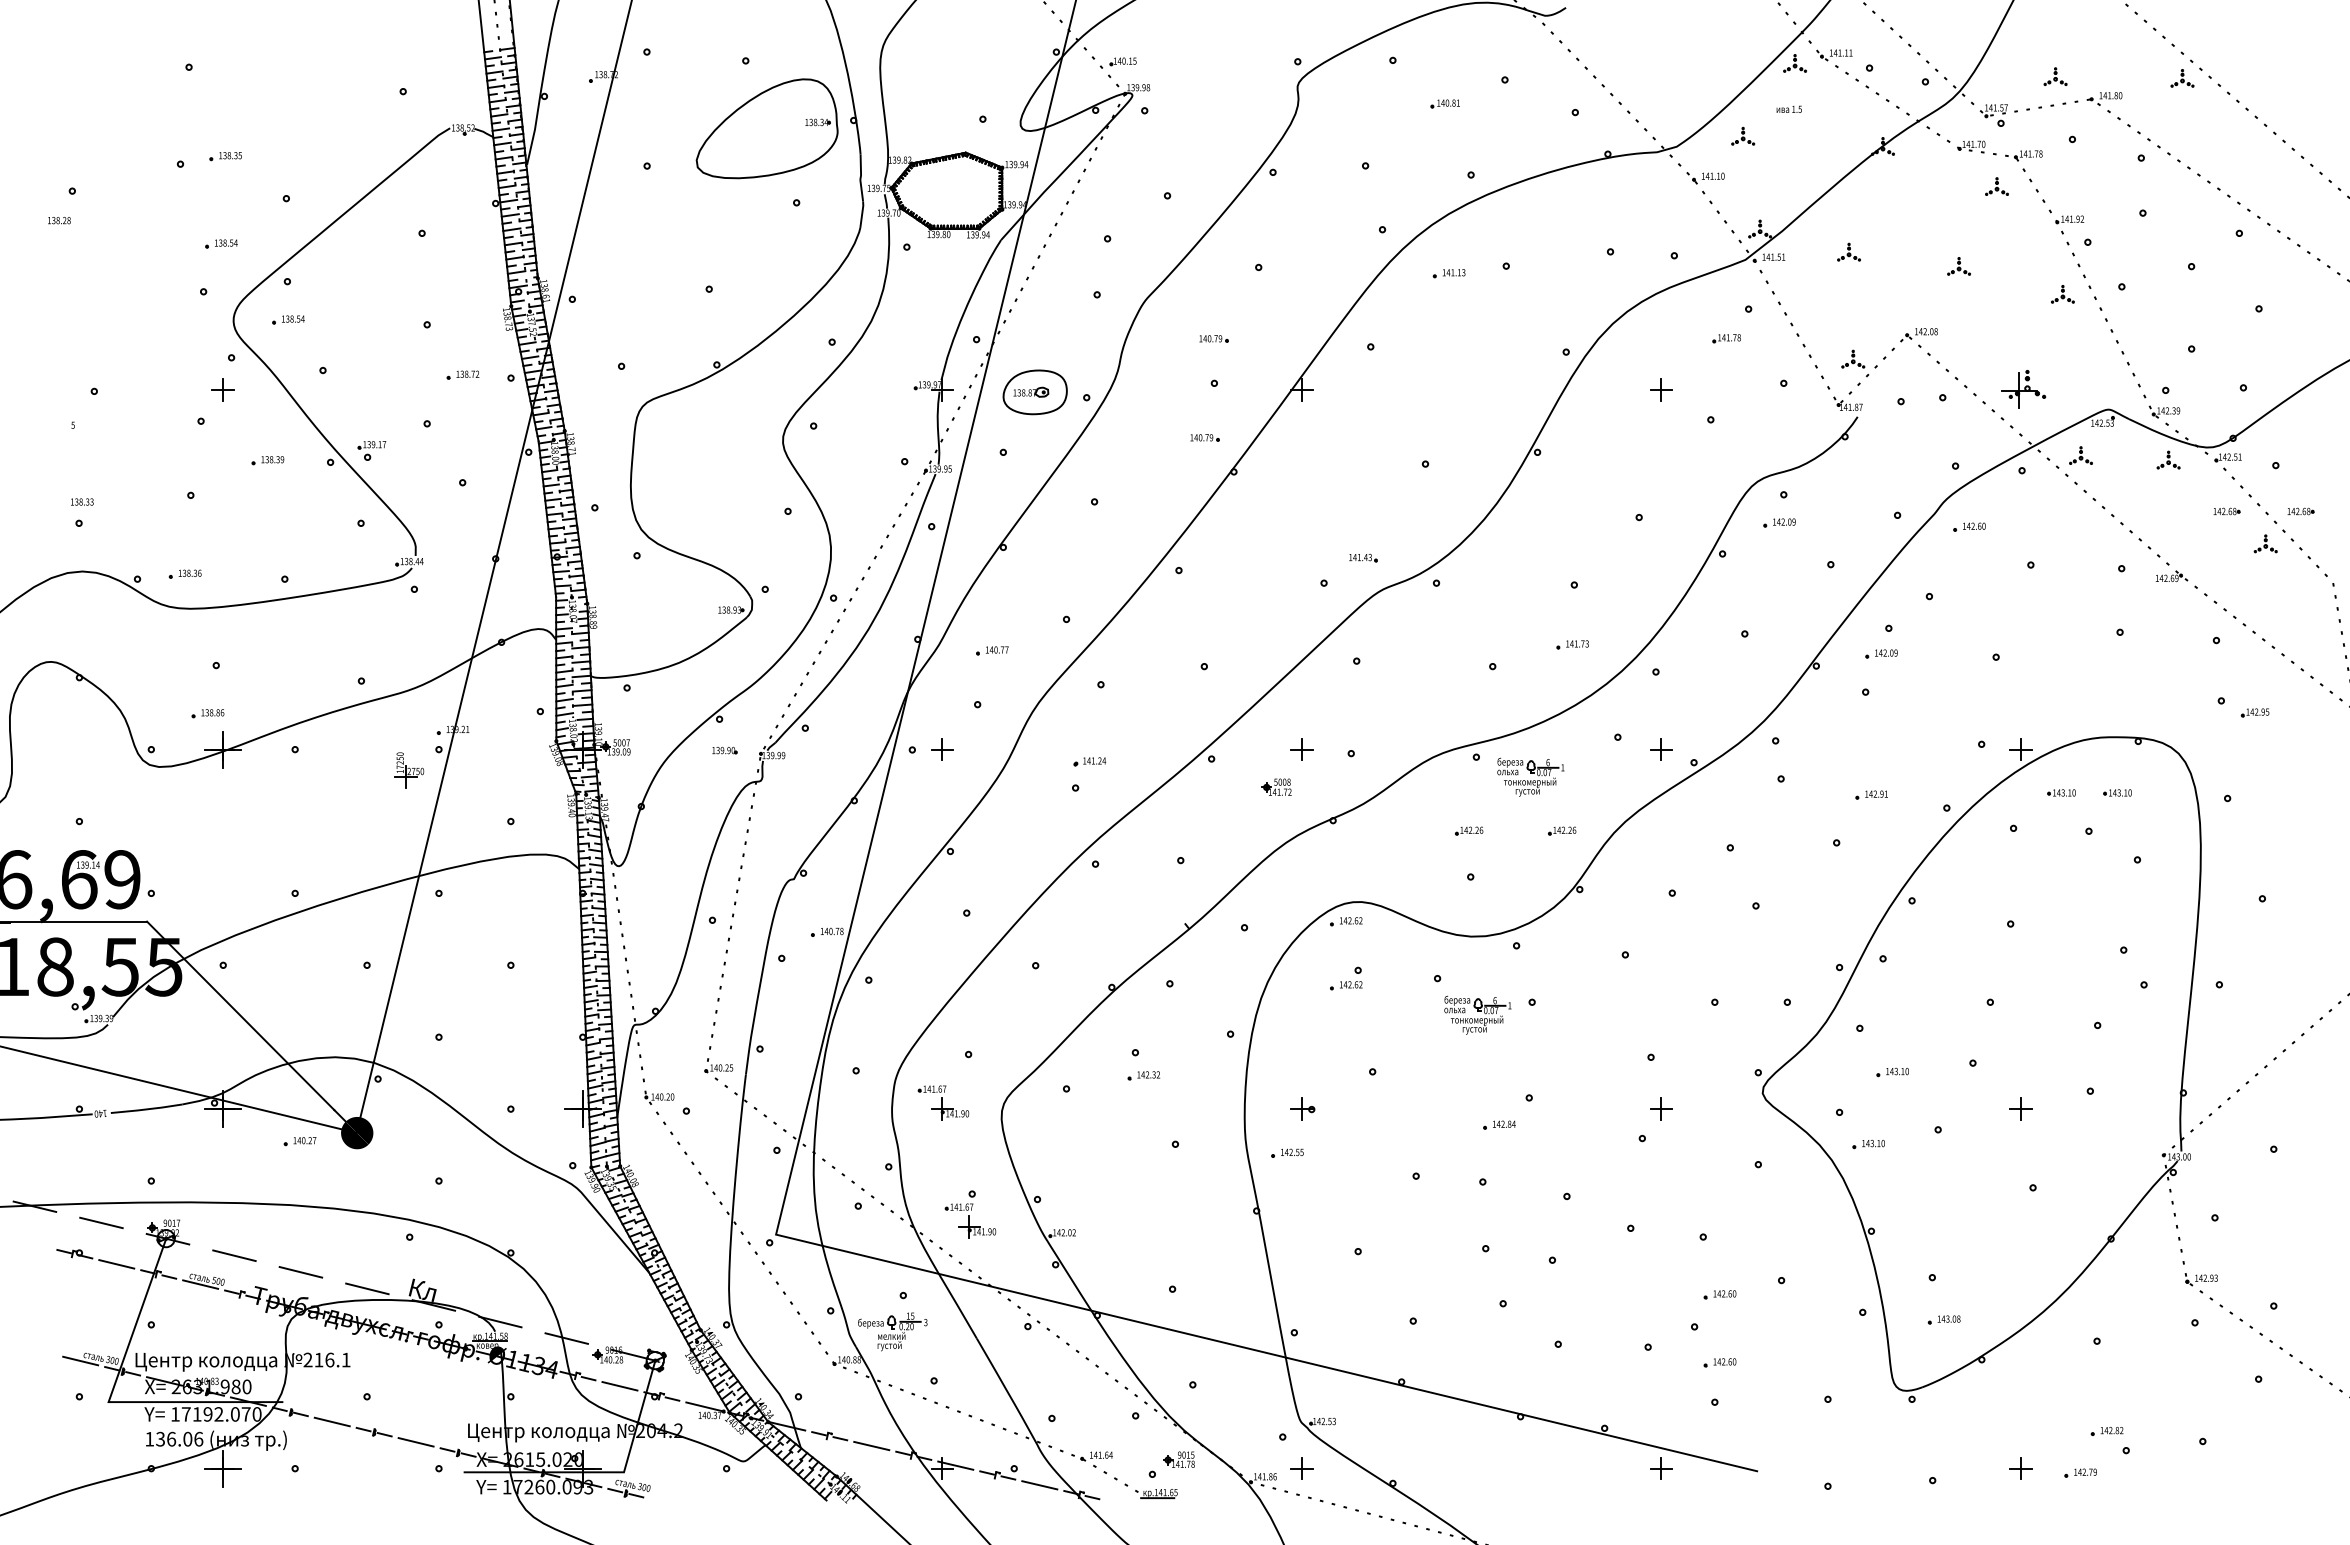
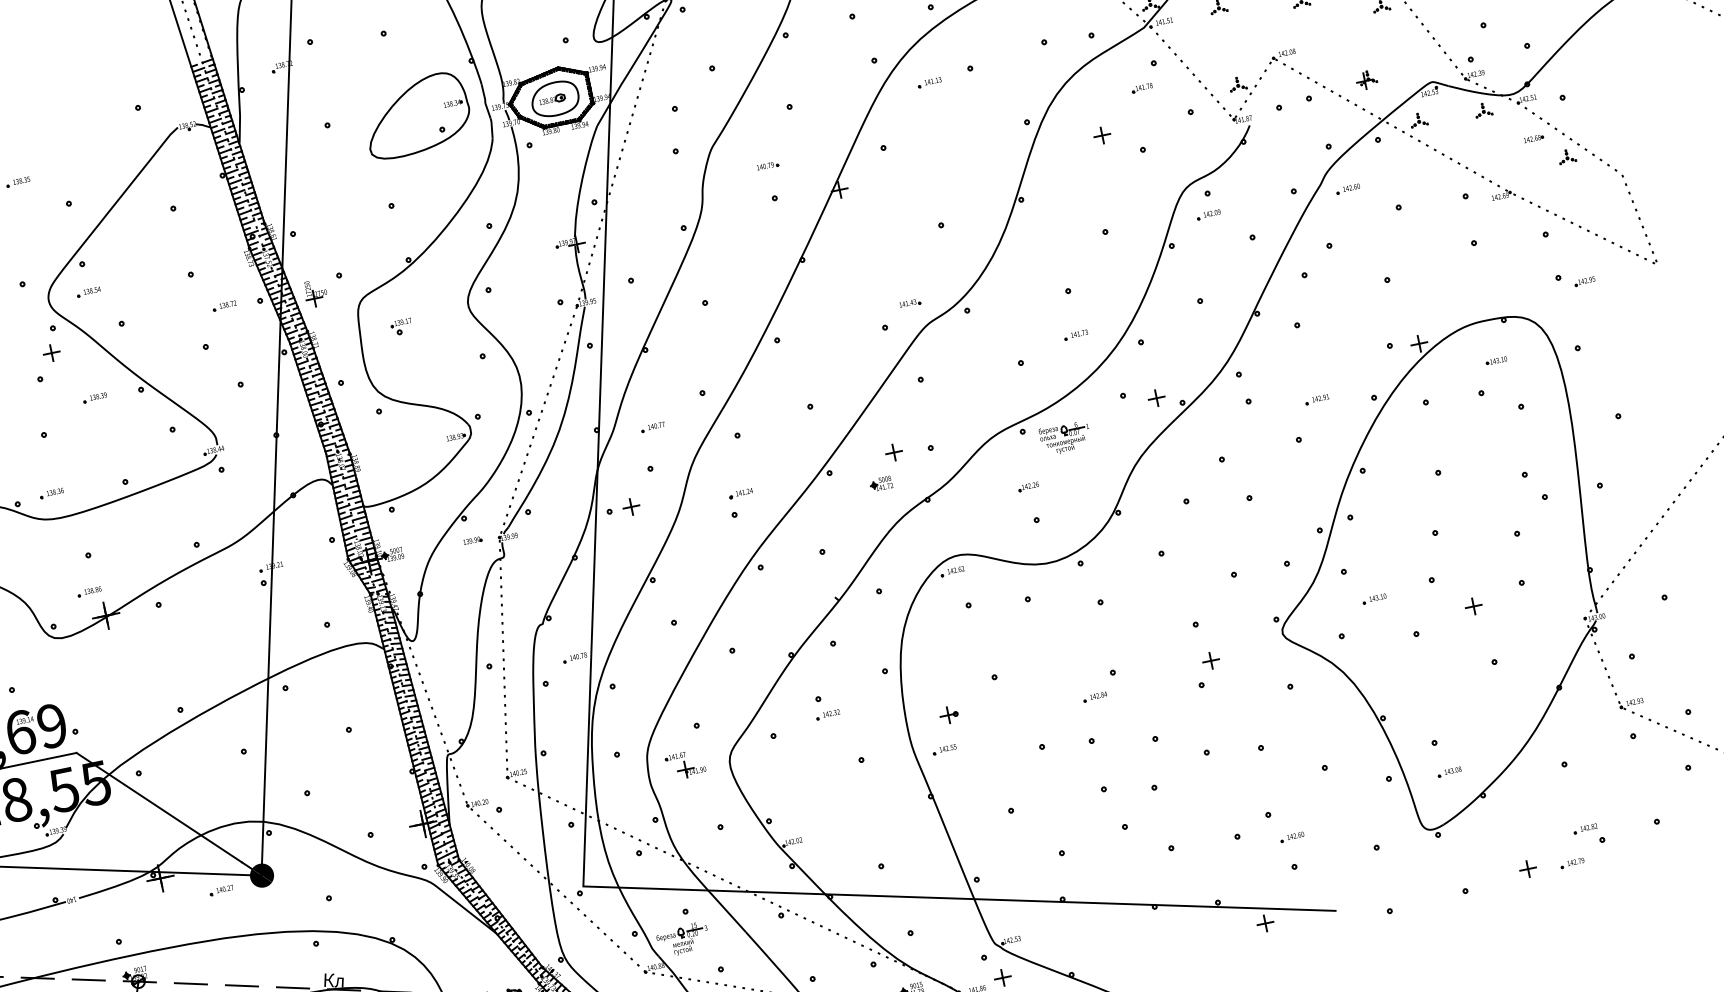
part: (766, 128) -> (416, 115), moved
part: (221, 243) -> (28, 246), removed
part: (2023, 388) -> (1366, 79), size x0.62
part: (1034, 392) -> (554, 99), moved
part: (1204, 437) -> (775, 239), removed
part: (371, 450) -> (401, 326), moved
part: (2300, 511) -> (1587, 127), removed
part: (1881, 653) -> (1302, 294), removed
part: (409, 770) -> (316, 293), moved
part: (2061, 792) -> (1455, 369), removed
part: (1562, 830) -> (1096, 472), removed
part: (1346, 985) -> (962, 618), removed
part: (1477, 1014) -> (1062, 619), removed
part: (1868, 1144) -> (1367, 655), removed
part: (970, 1220) -> (723, 846), removed
part: (1719, 1294) -> (1281, 787), removed

